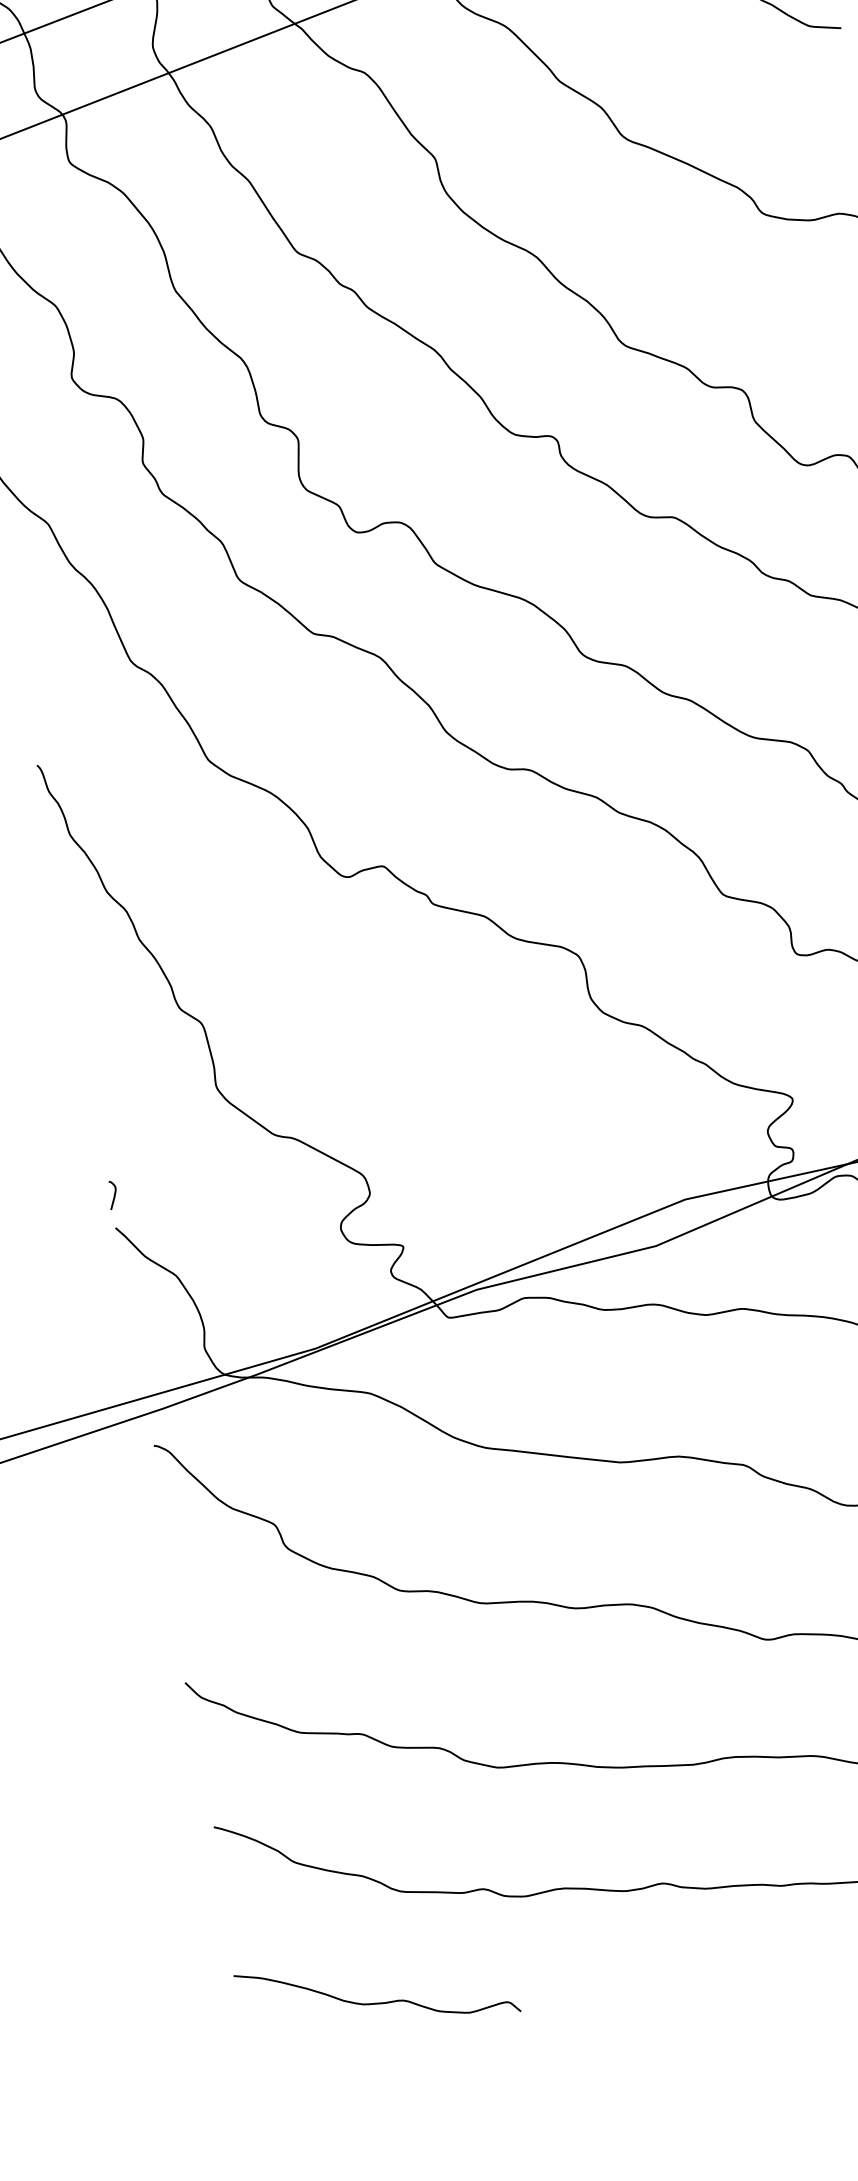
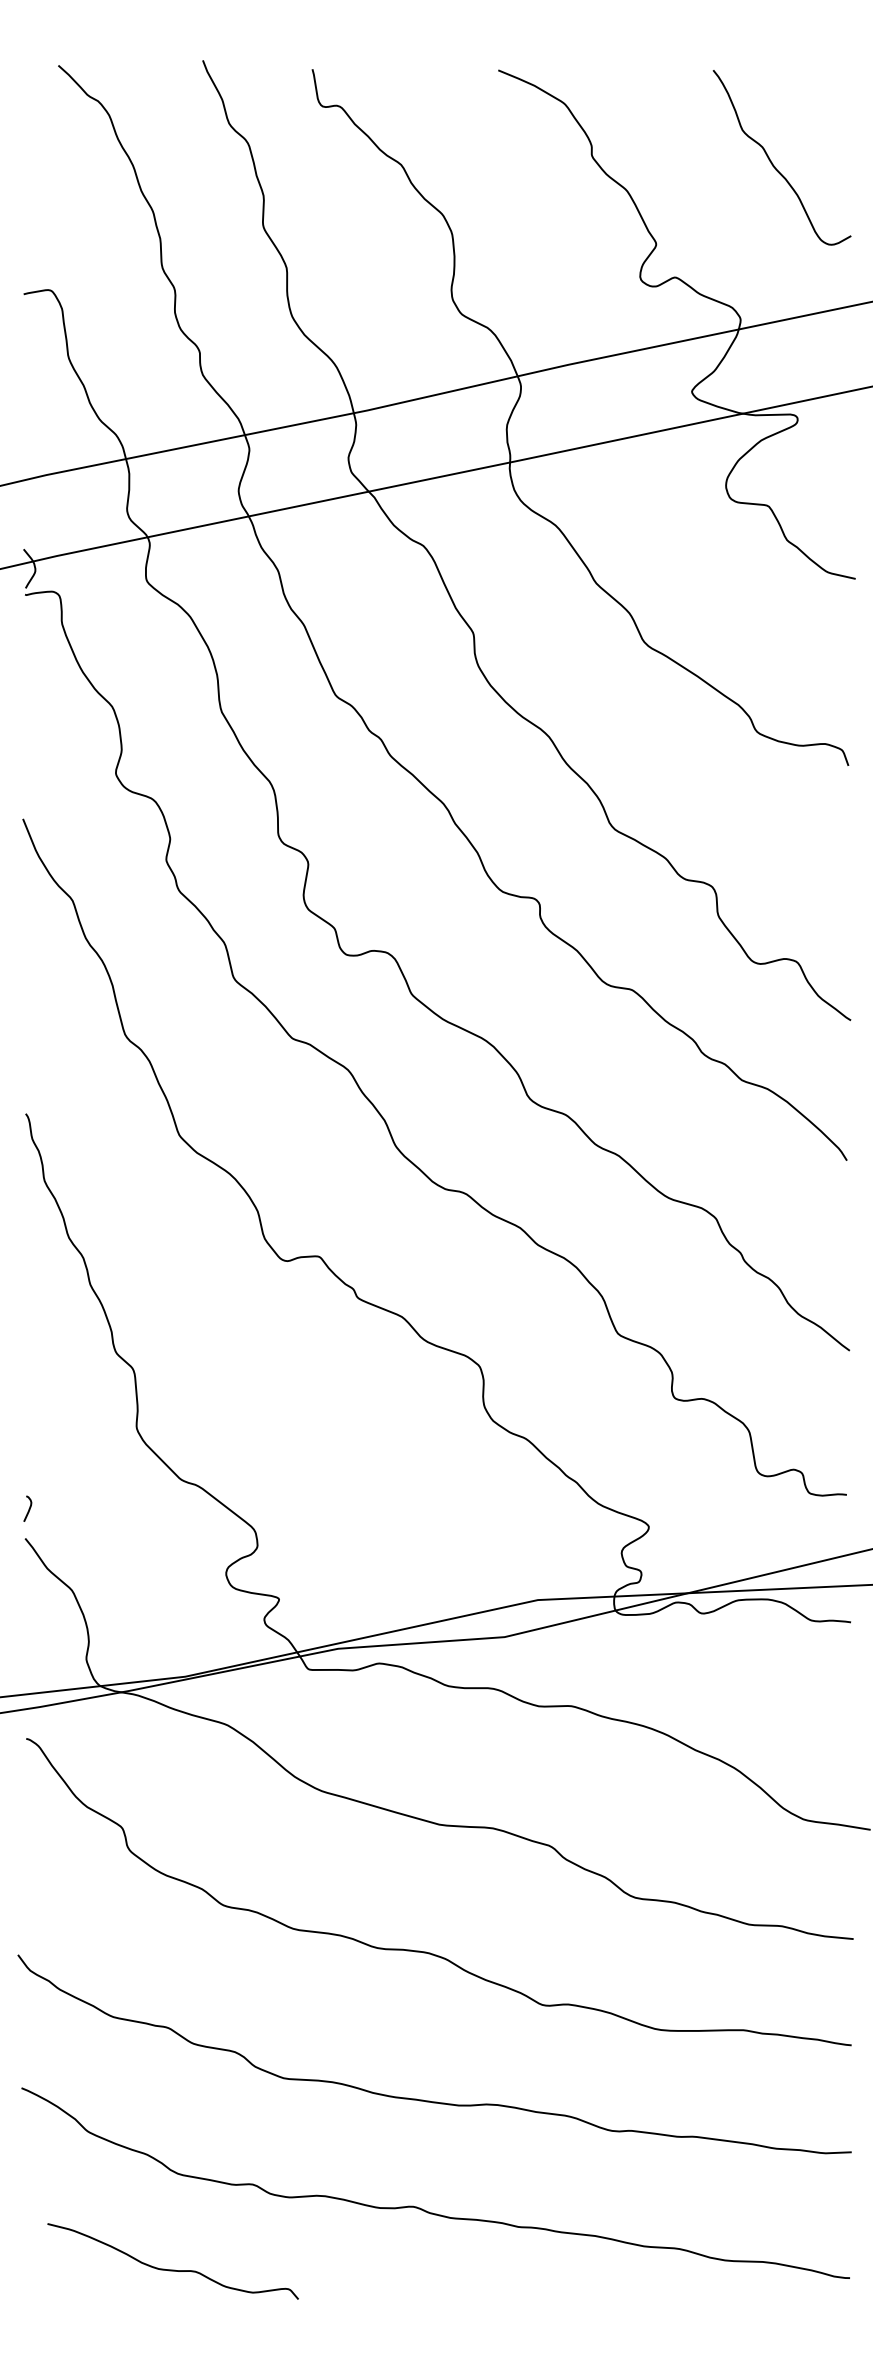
curve: (378, 2002) -> (172, 2269), moved

